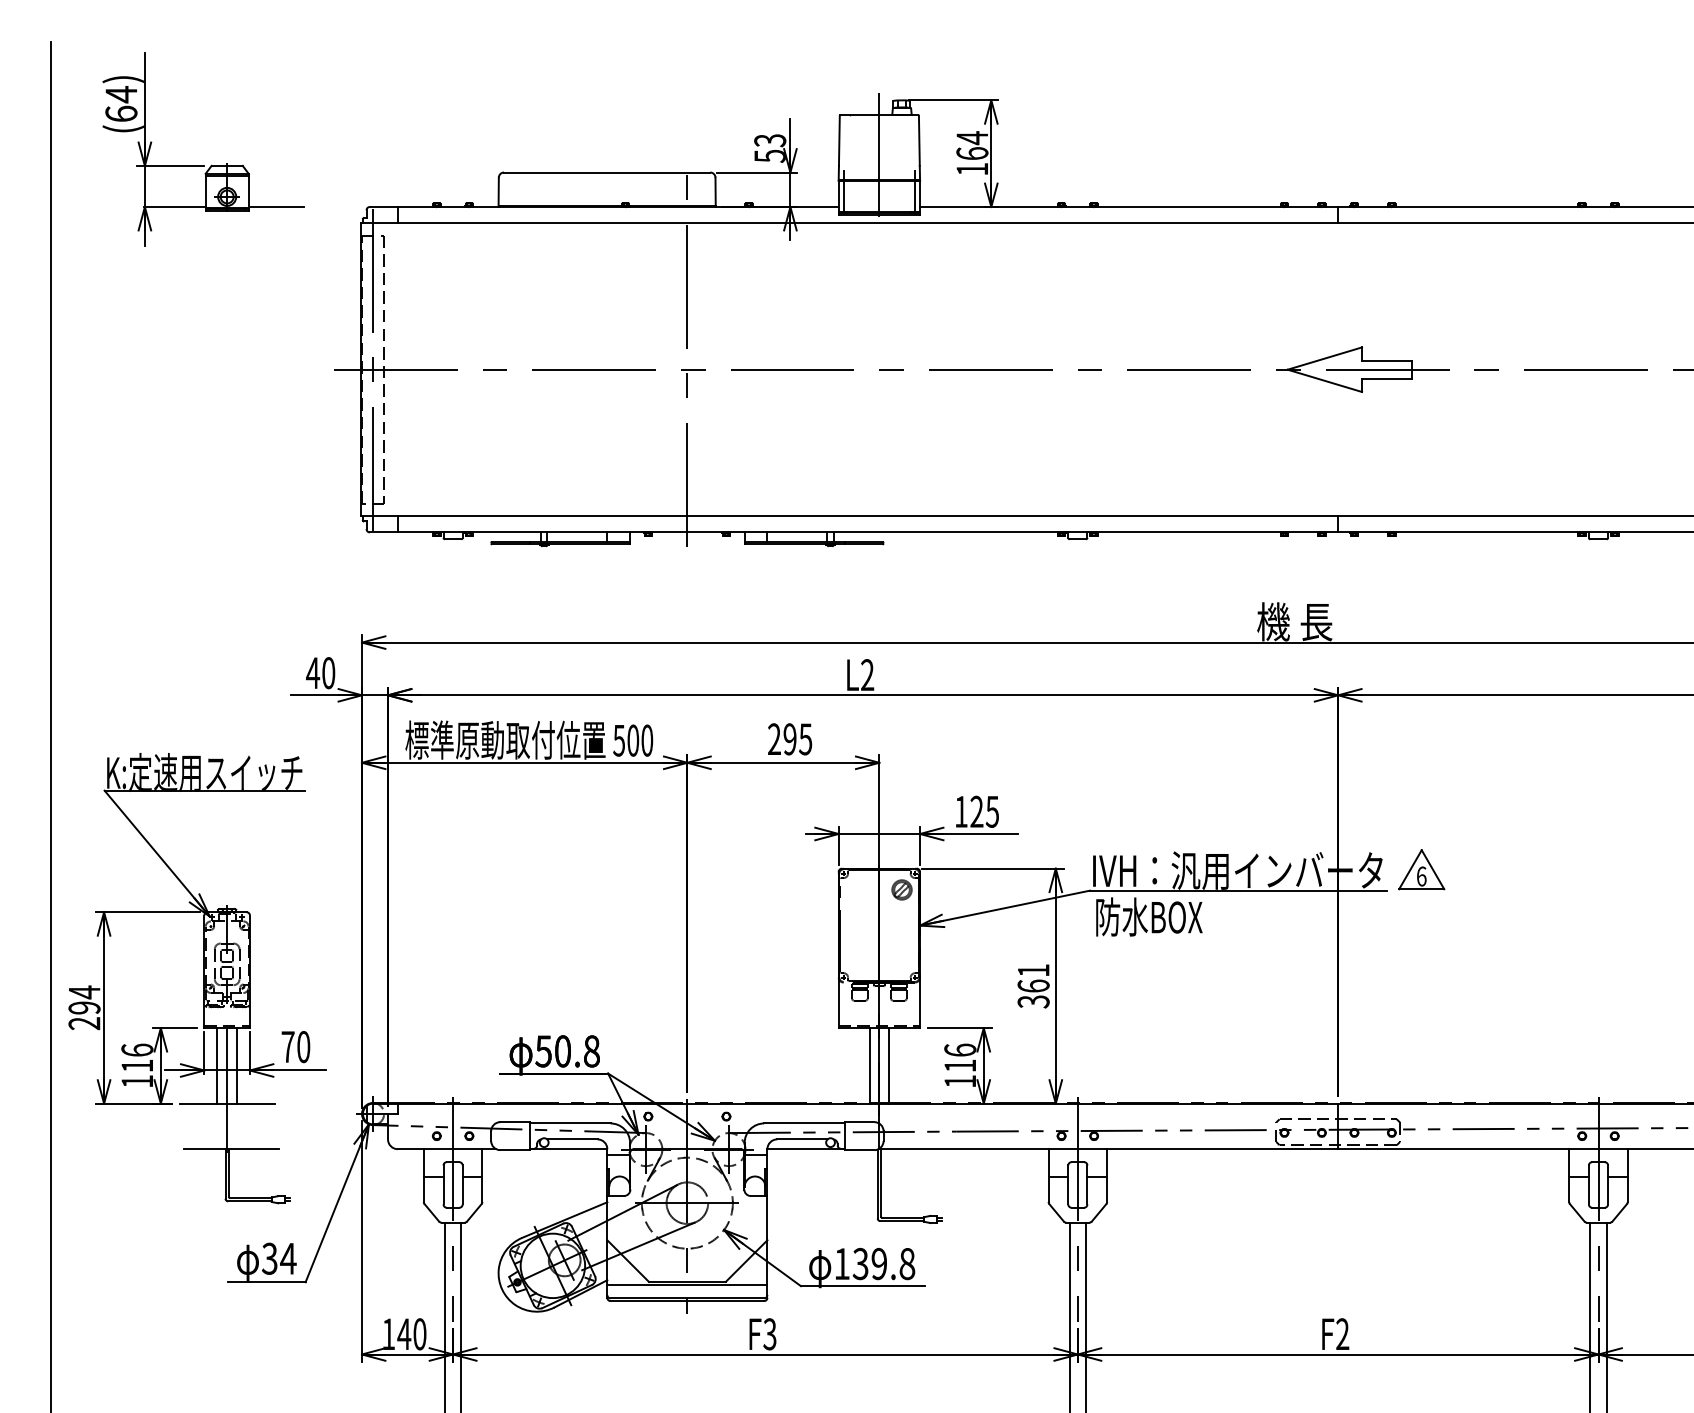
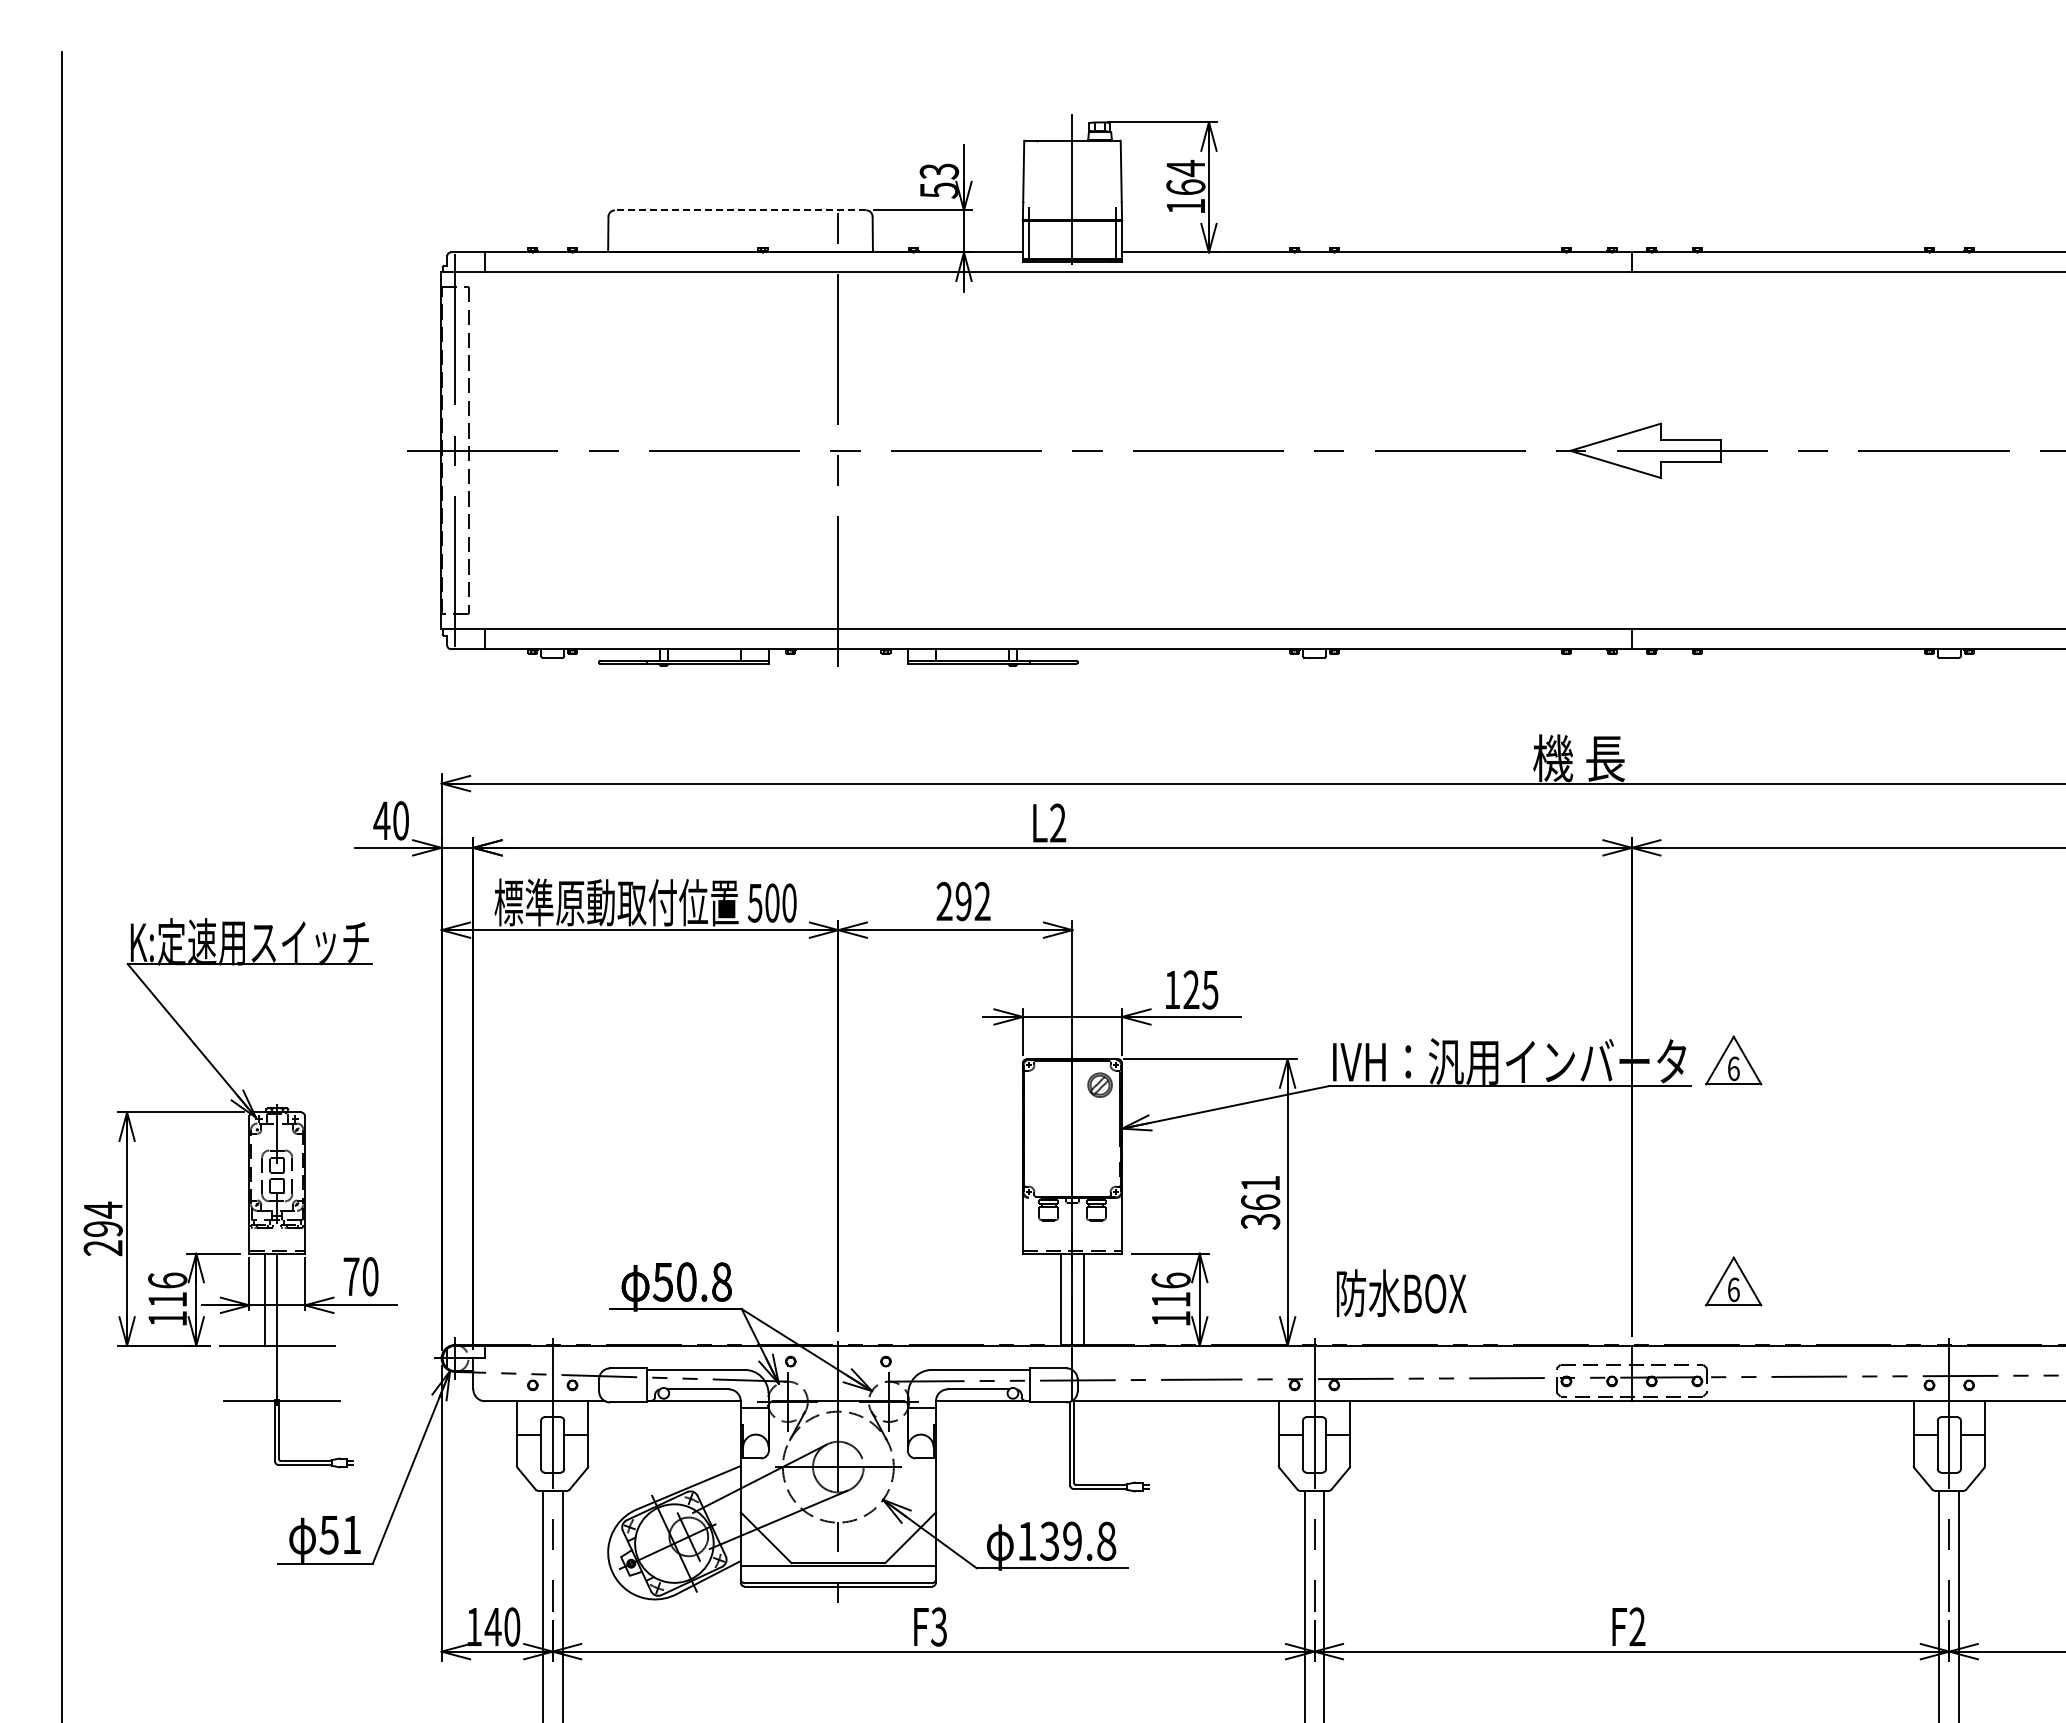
part: (203, 165) -> (248, 201), removed
line: (607, 172) -> (740, 210), solid -> dashed
text: (805, 739) -> (982, 901), 295 -> 292
text: (1149, 916) -> (1401, 1292), moved
part: (1421, 1050) -> (1733, 1281), added
line: (237, 1065) -> (289, 1299), removed
text: (279, 1258) -> (341, 1534), 34 -> 51

